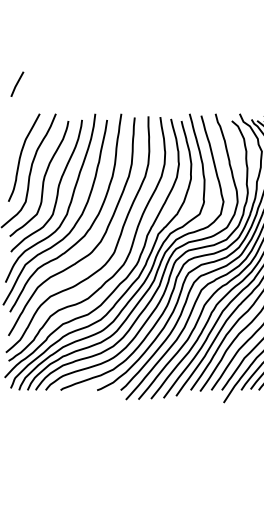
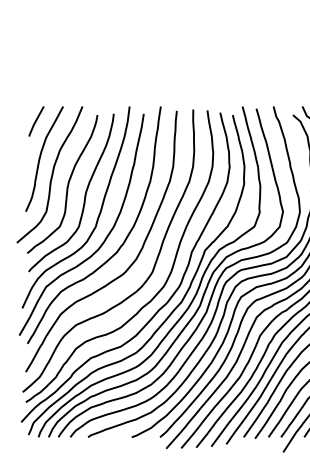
line: (17, 83) -> (36, 120), moved

